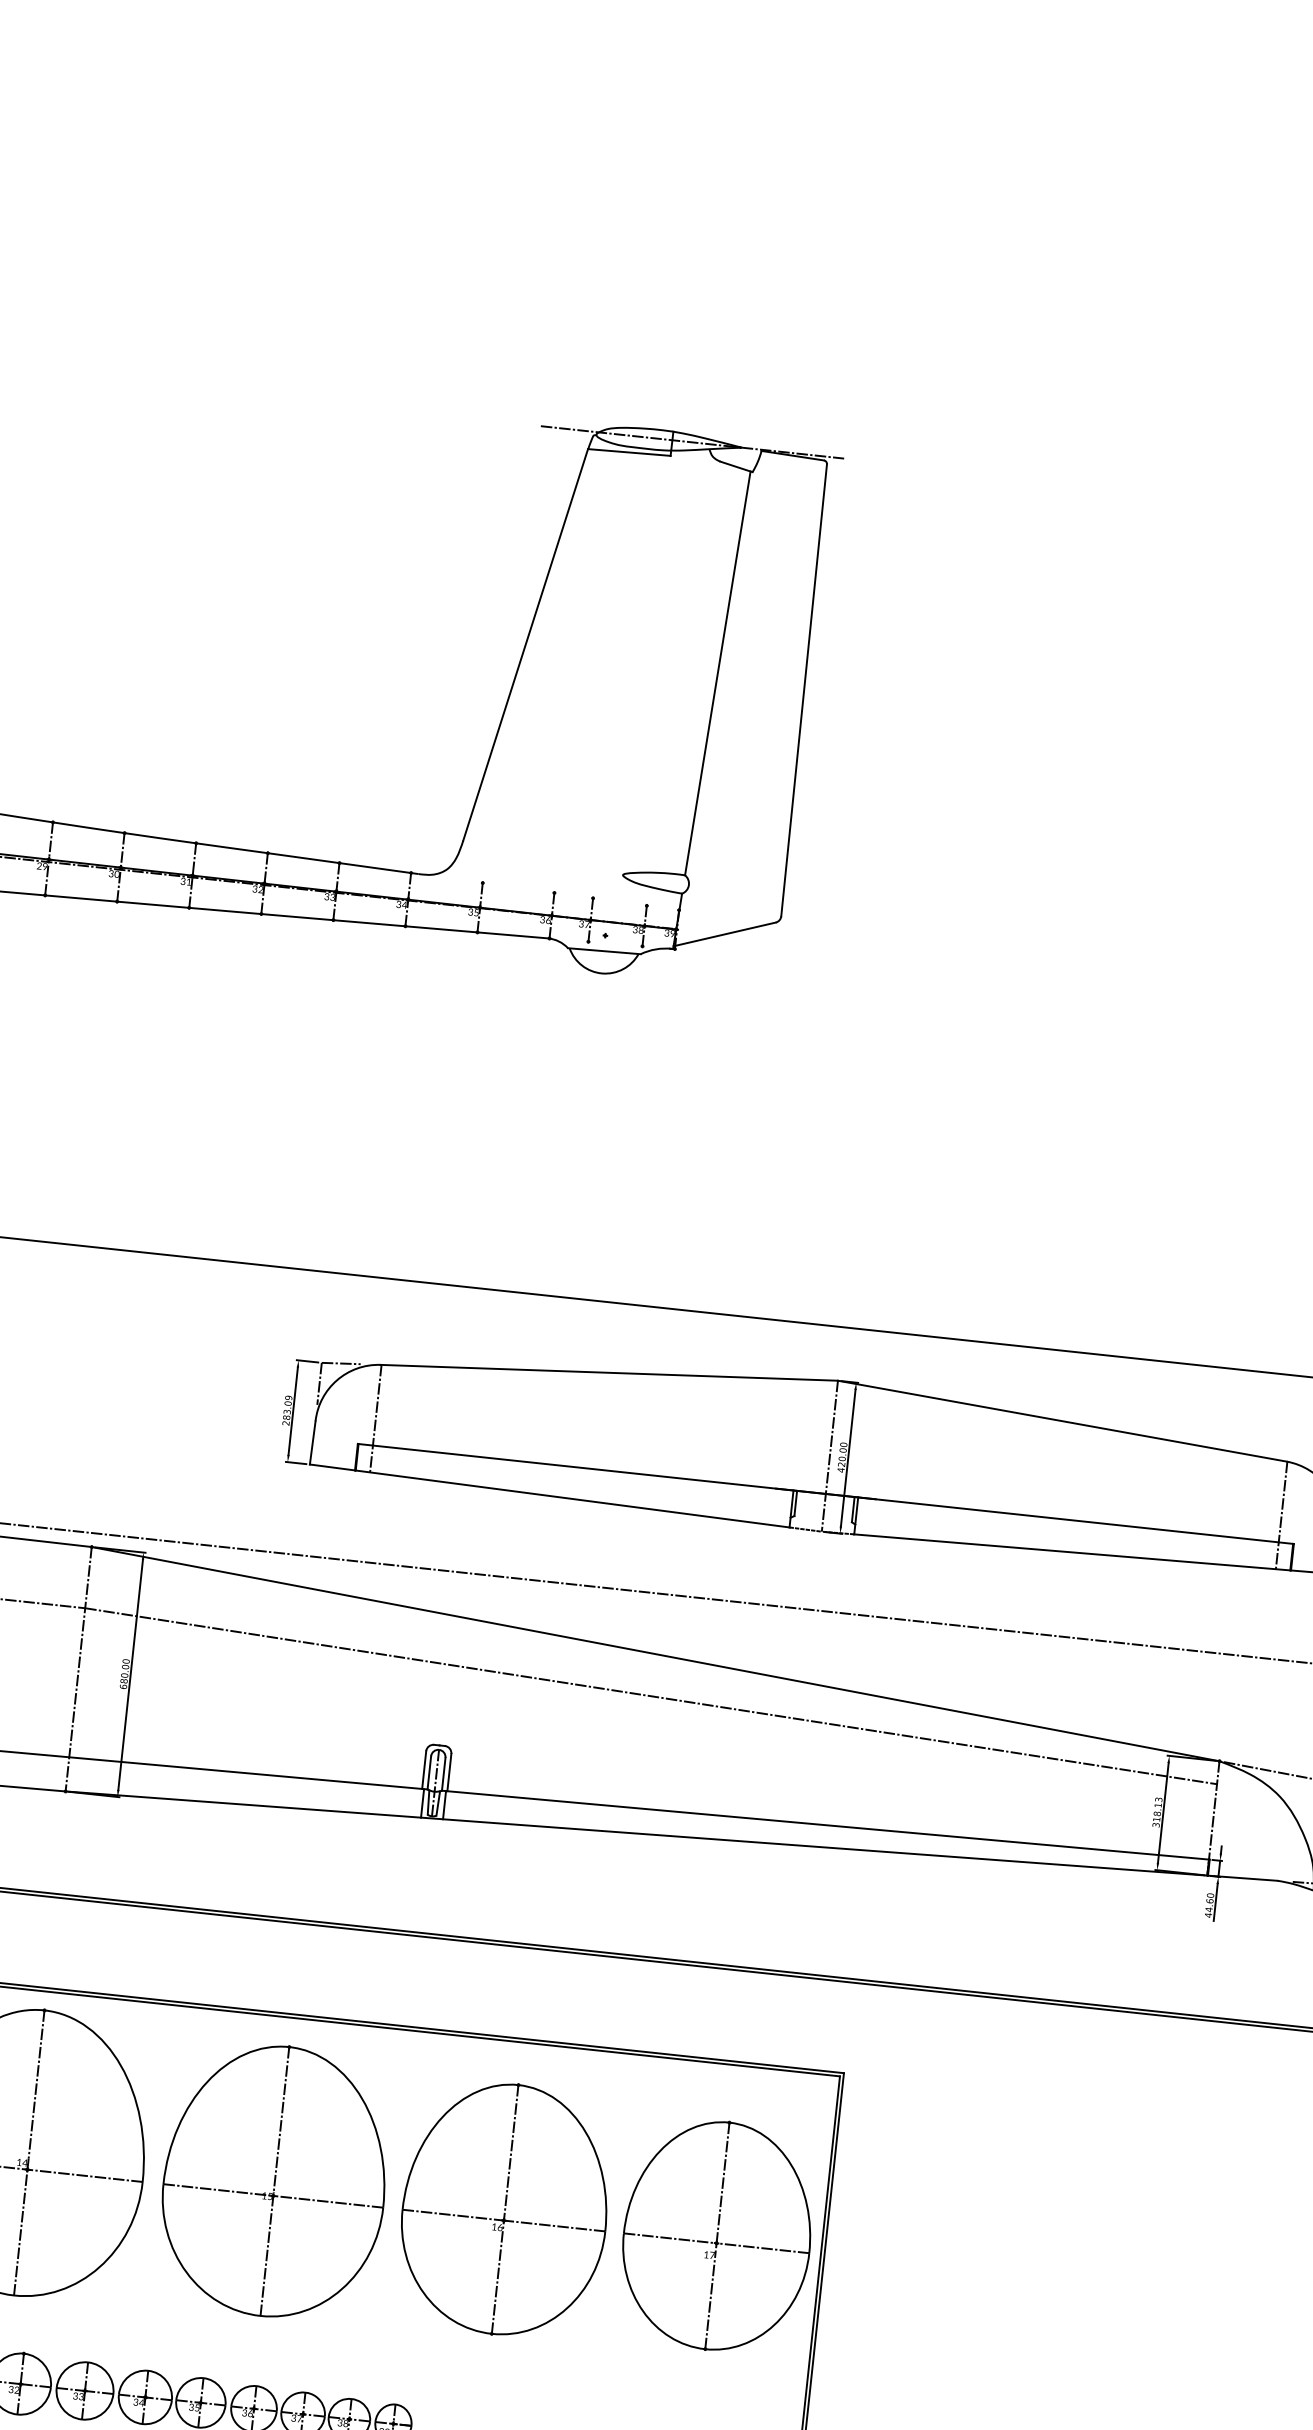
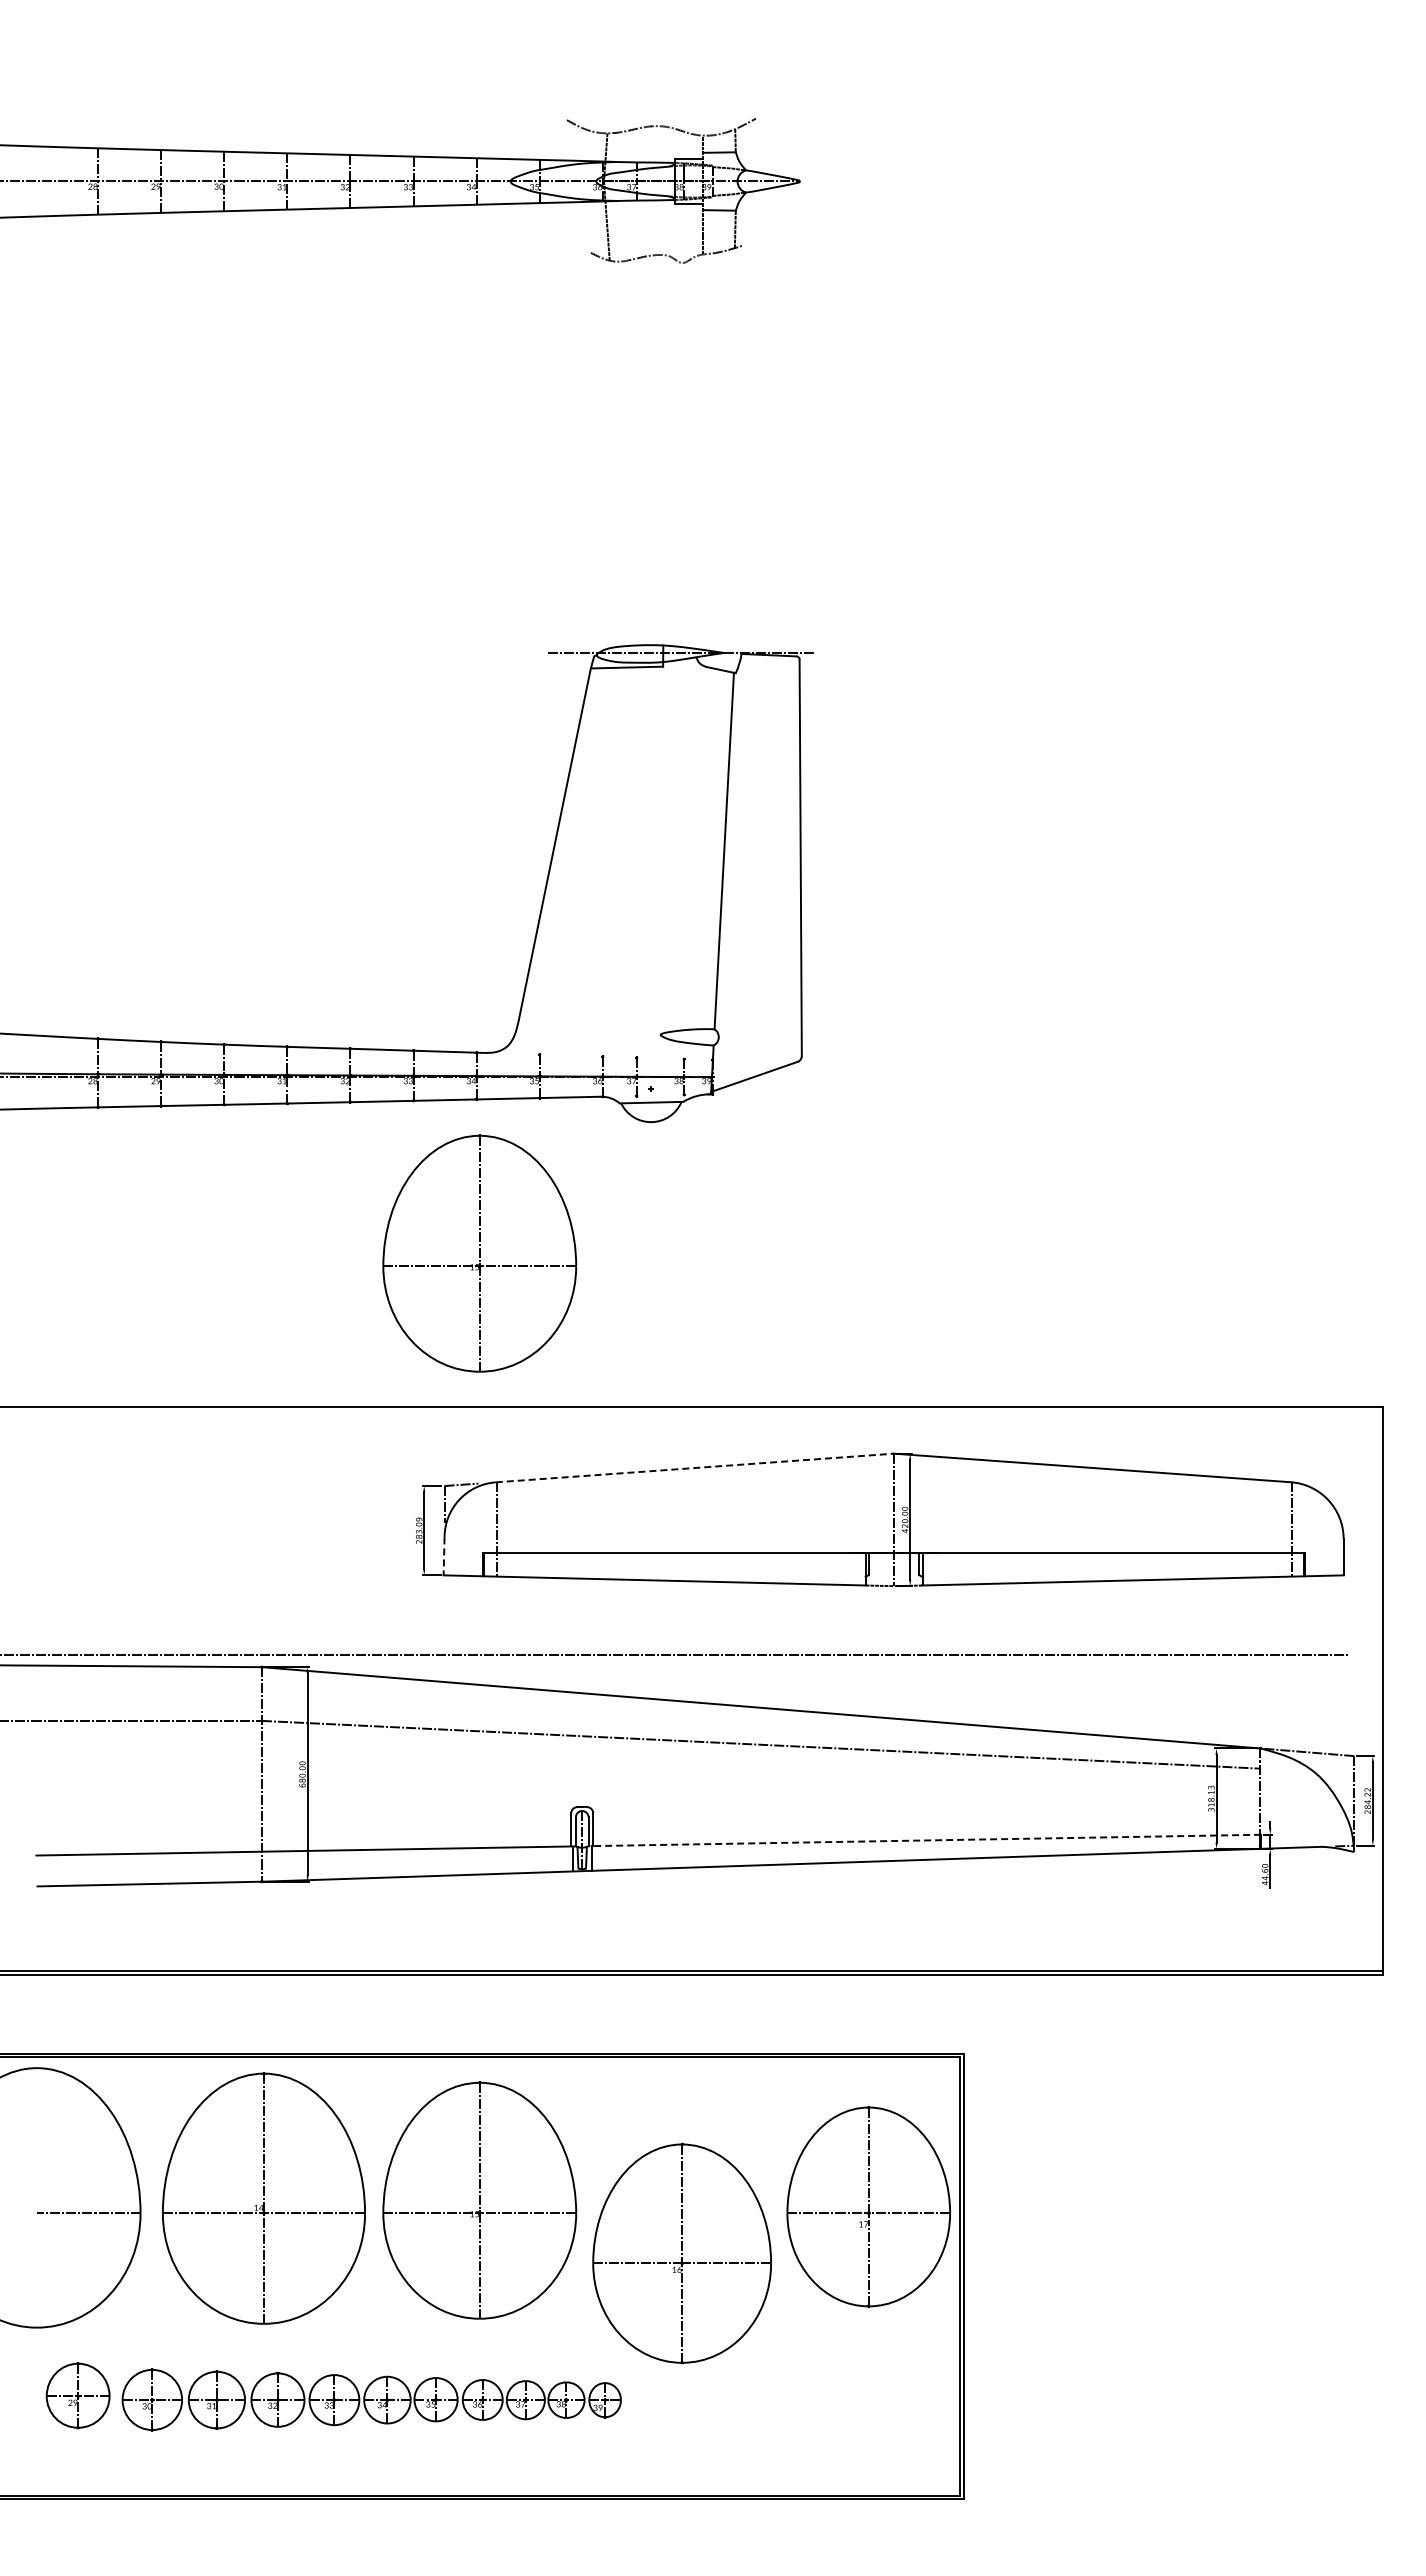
part: (389, 1102) -> (479, 1253), added
line: (608, 1373) -> (694, 1468), solid -> dashed
line: (313, 1443) -> (444, 1556), solid -> dashed
line: (825, 1825) -> (924, 1840), solid -> dashed
part: (504, 2209) -> (681, 2253), moved

